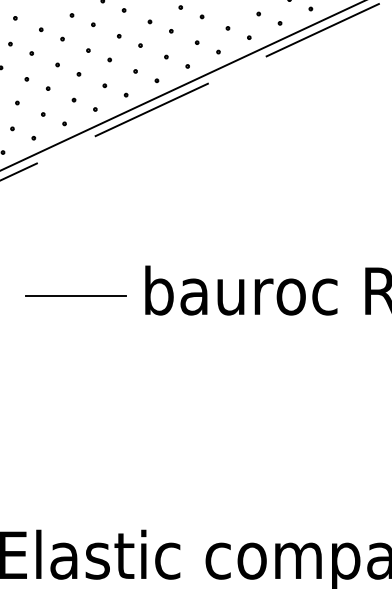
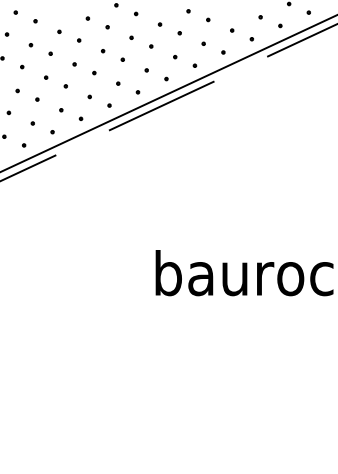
line: (75, 295) -> (91, 277), removed

